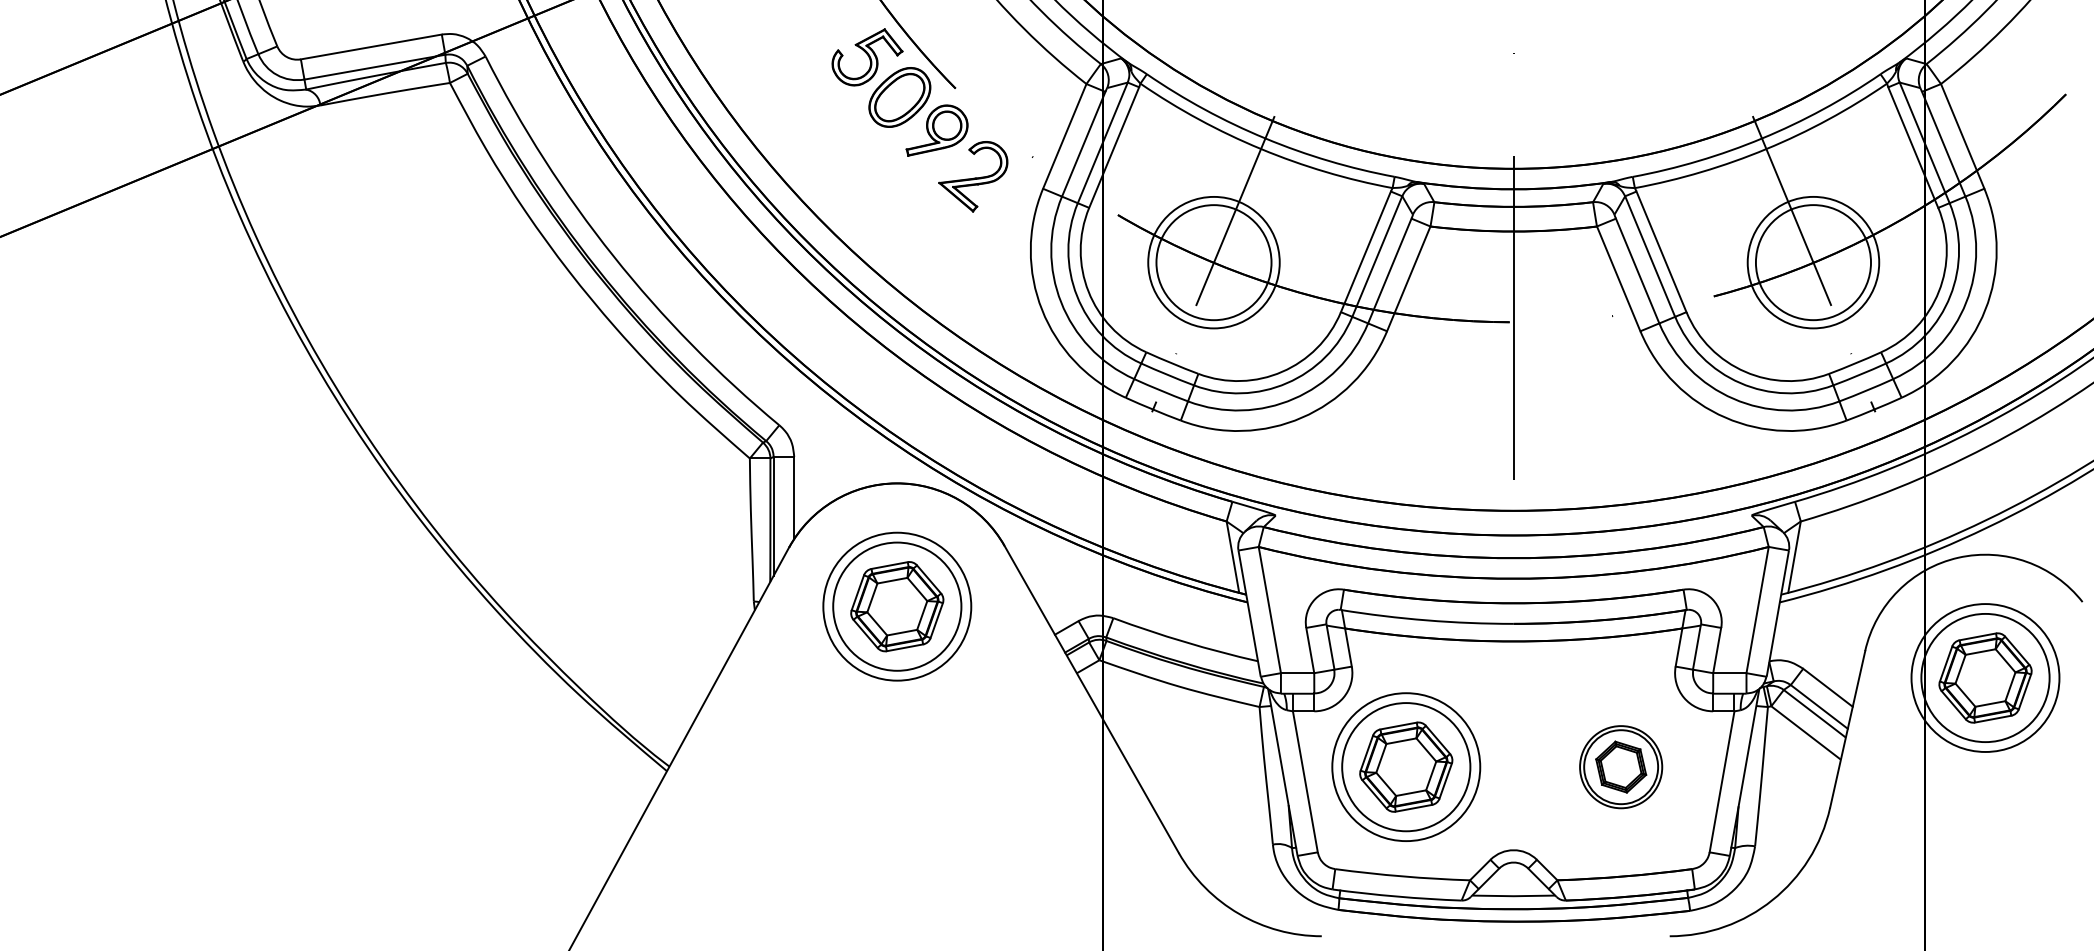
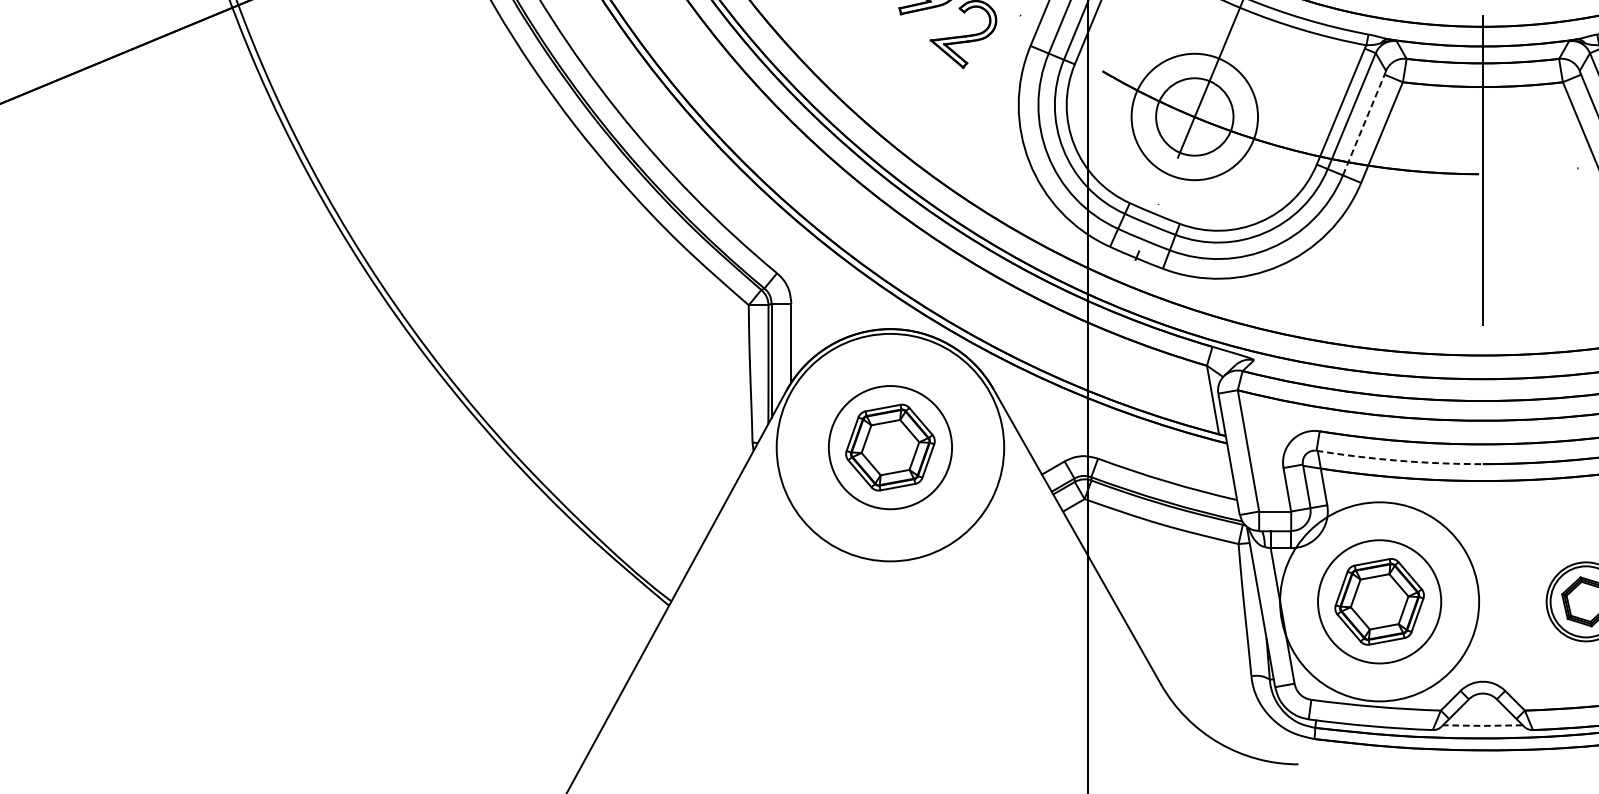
circle: (1213, 262) -> (1194, 116), size x0.7
line: (1389, 271) -> (1363, 125), solid -> dashed
circle: (897, 606) -> (890, 447), size x1.6
arc: (1426, 620) -> (1399, 460), solid -> dashed
circle: (1406, 767) -> (1379, 602), size x1.4
line: (1513, 896) -> (1482, 726), solid -> dashed

